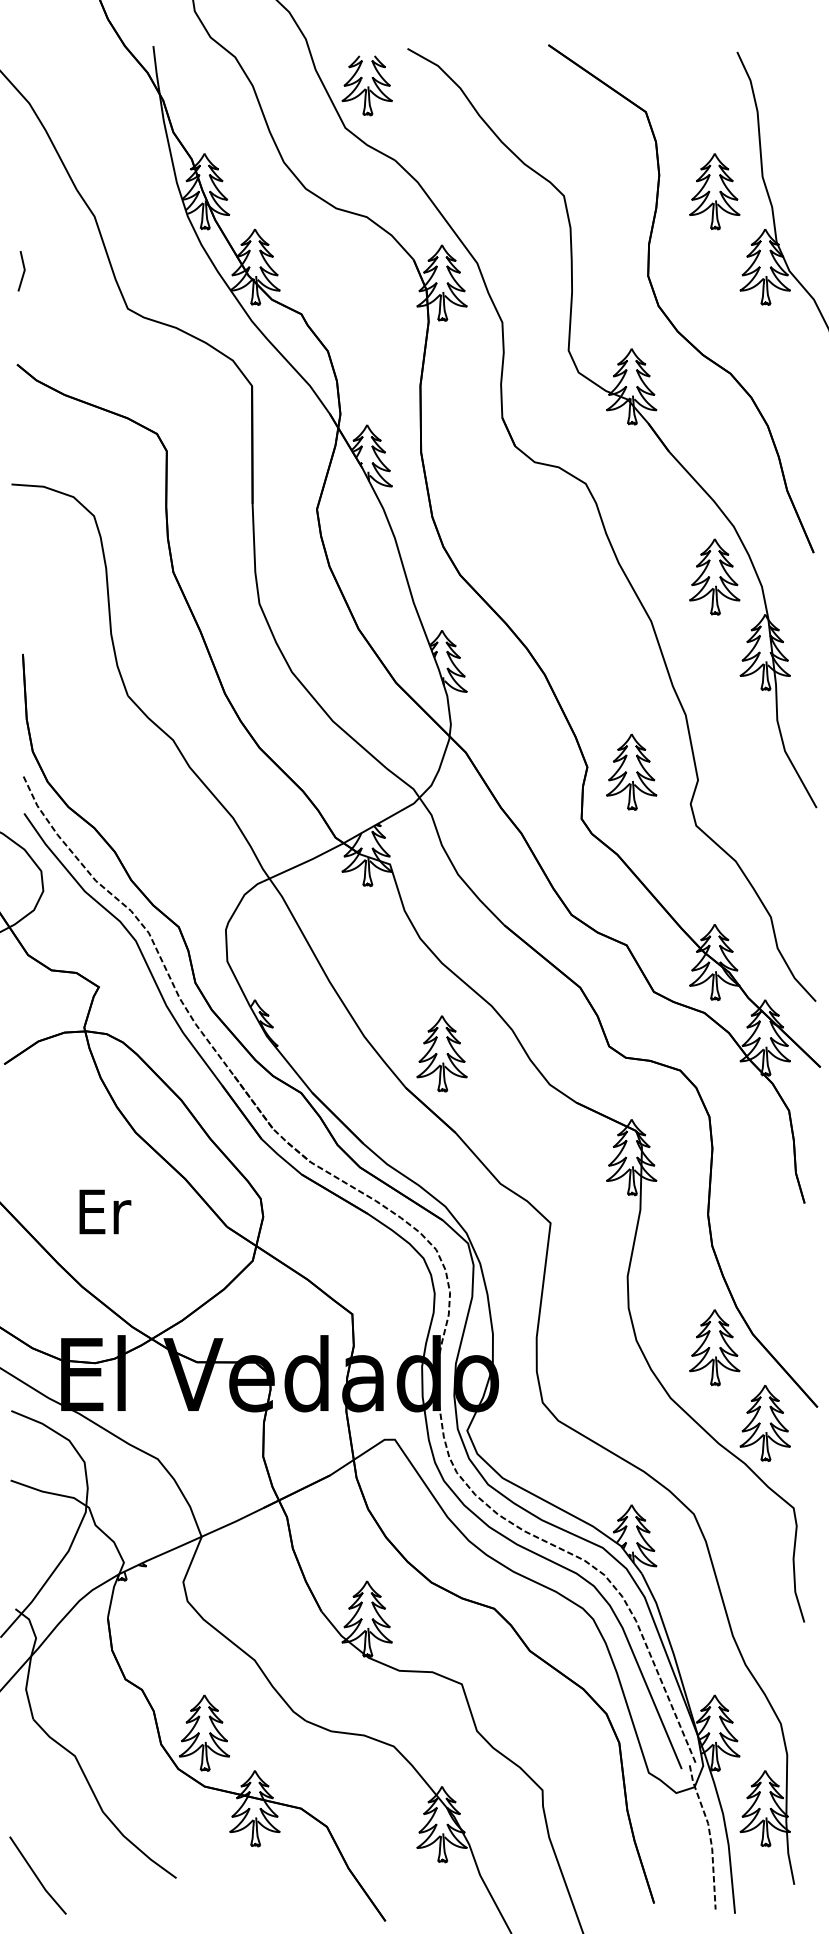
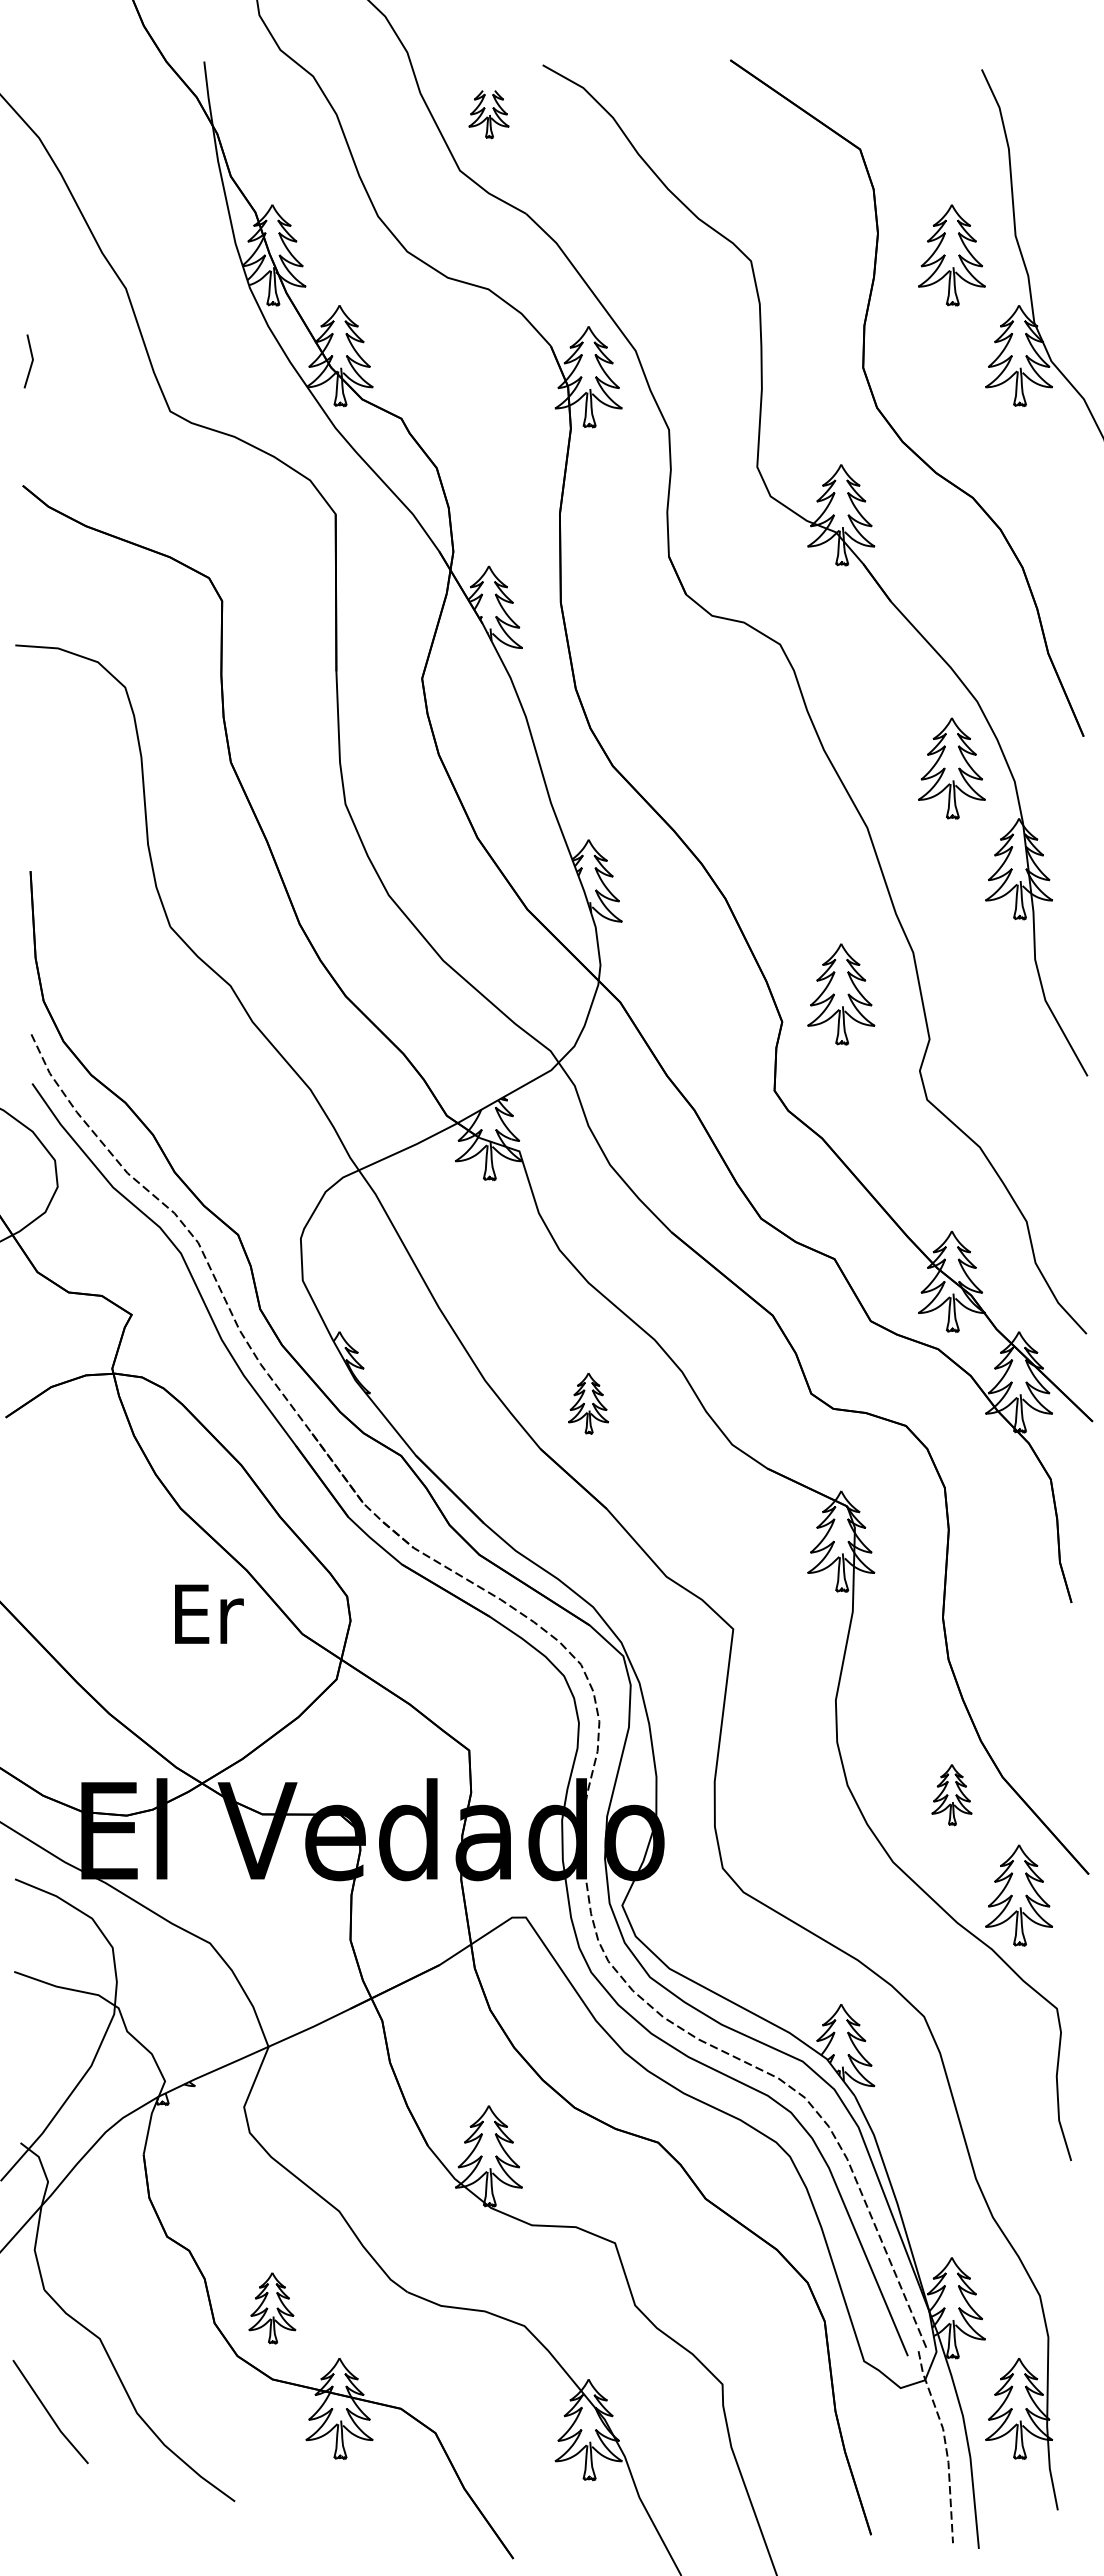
part: (366, 85) -> (488, 114), size x0.6
part: (631, 772) -> (841, 994), moved
part: (441, 1053) -> (588, 1403), size x0.6
text: (105, 1211) -> (209, 1613), moved
part: (714, 1347) -> (951, 1794), size x0.6
part: (204, 1733) -> (272, 2308), size x0.7
line: (37, 1875) -> (49, 2412), moved

